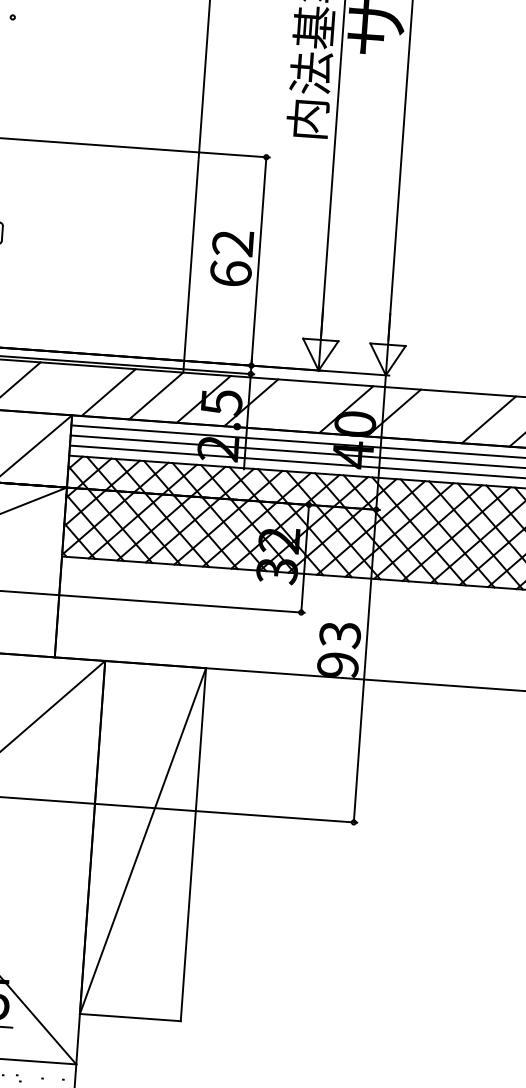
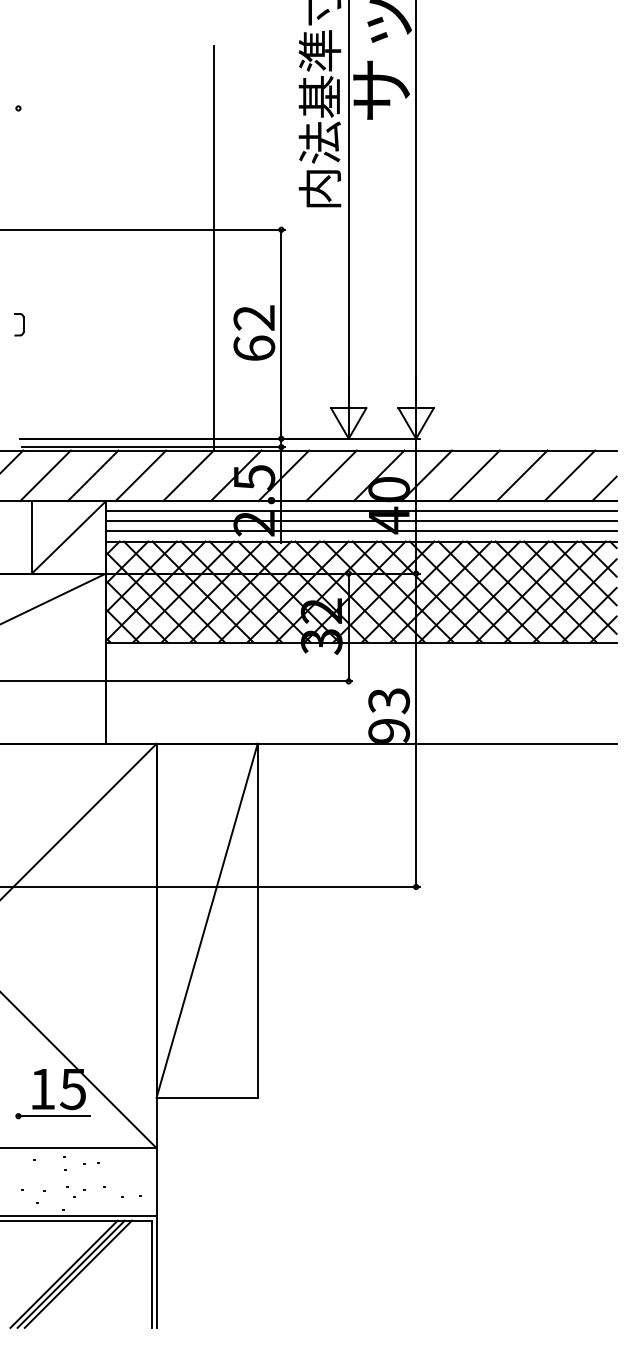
line: (60, 388) -> (92, 475), added
line: (298, 405) -> (331, 475), added
line: (441, 416) -> (474, 475), added

